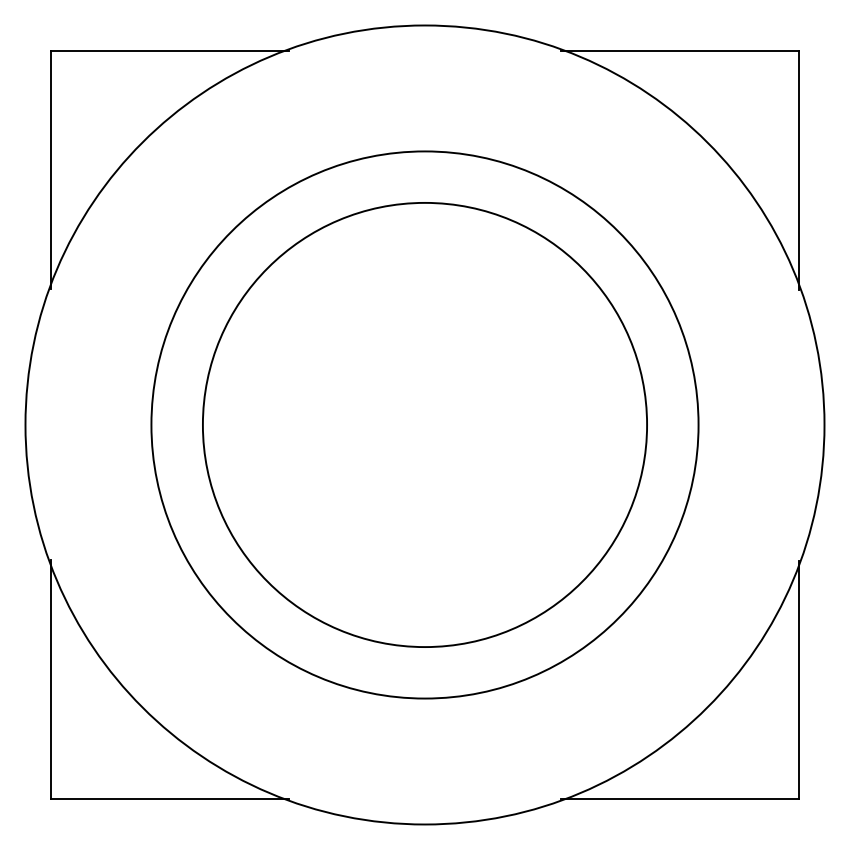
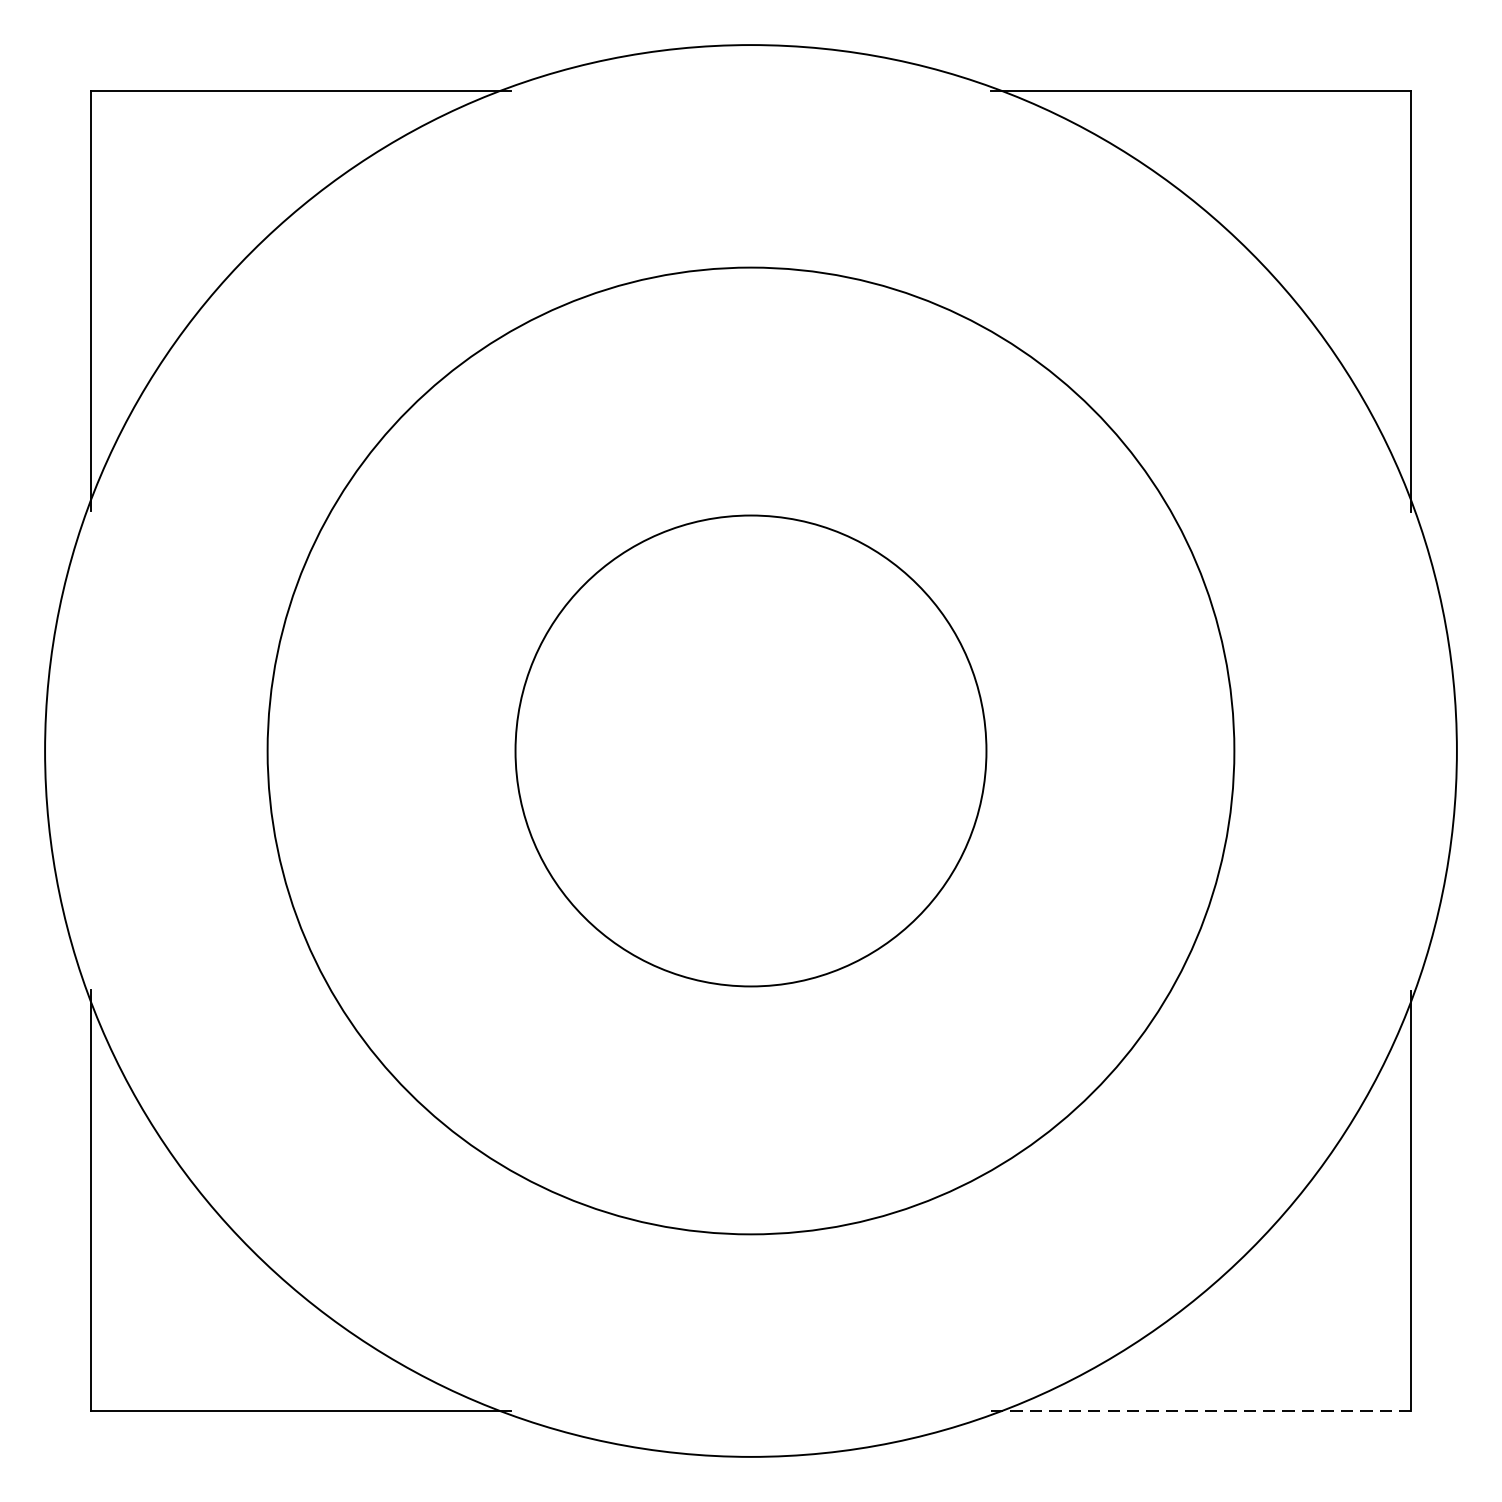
circle: (424, 424) -> (750, 750), size x0.6
line: (679, 798) -> (1200, 1410), solid -> dashed

